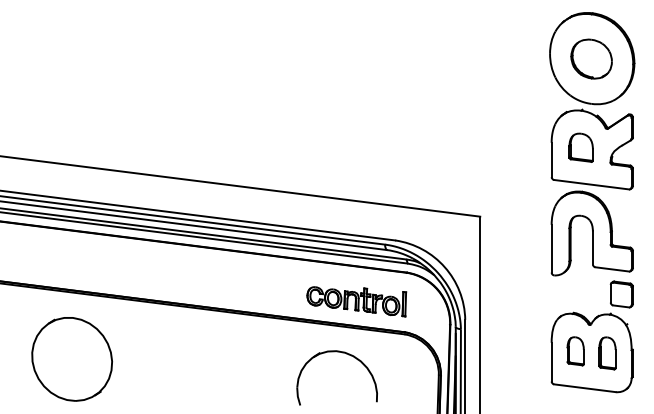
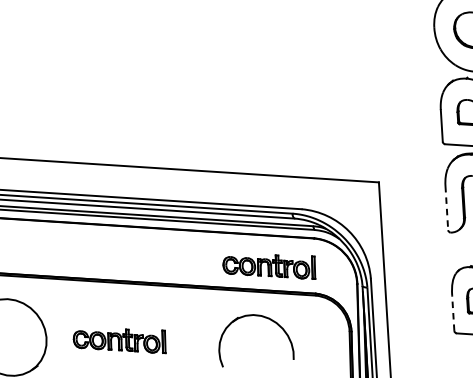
line: (551, 248) -> (446, 207), solid -> dashed
line: (551, 361) -> (453, 312), solid -> dashed
part: (190, 371) -> (119, 342), added

